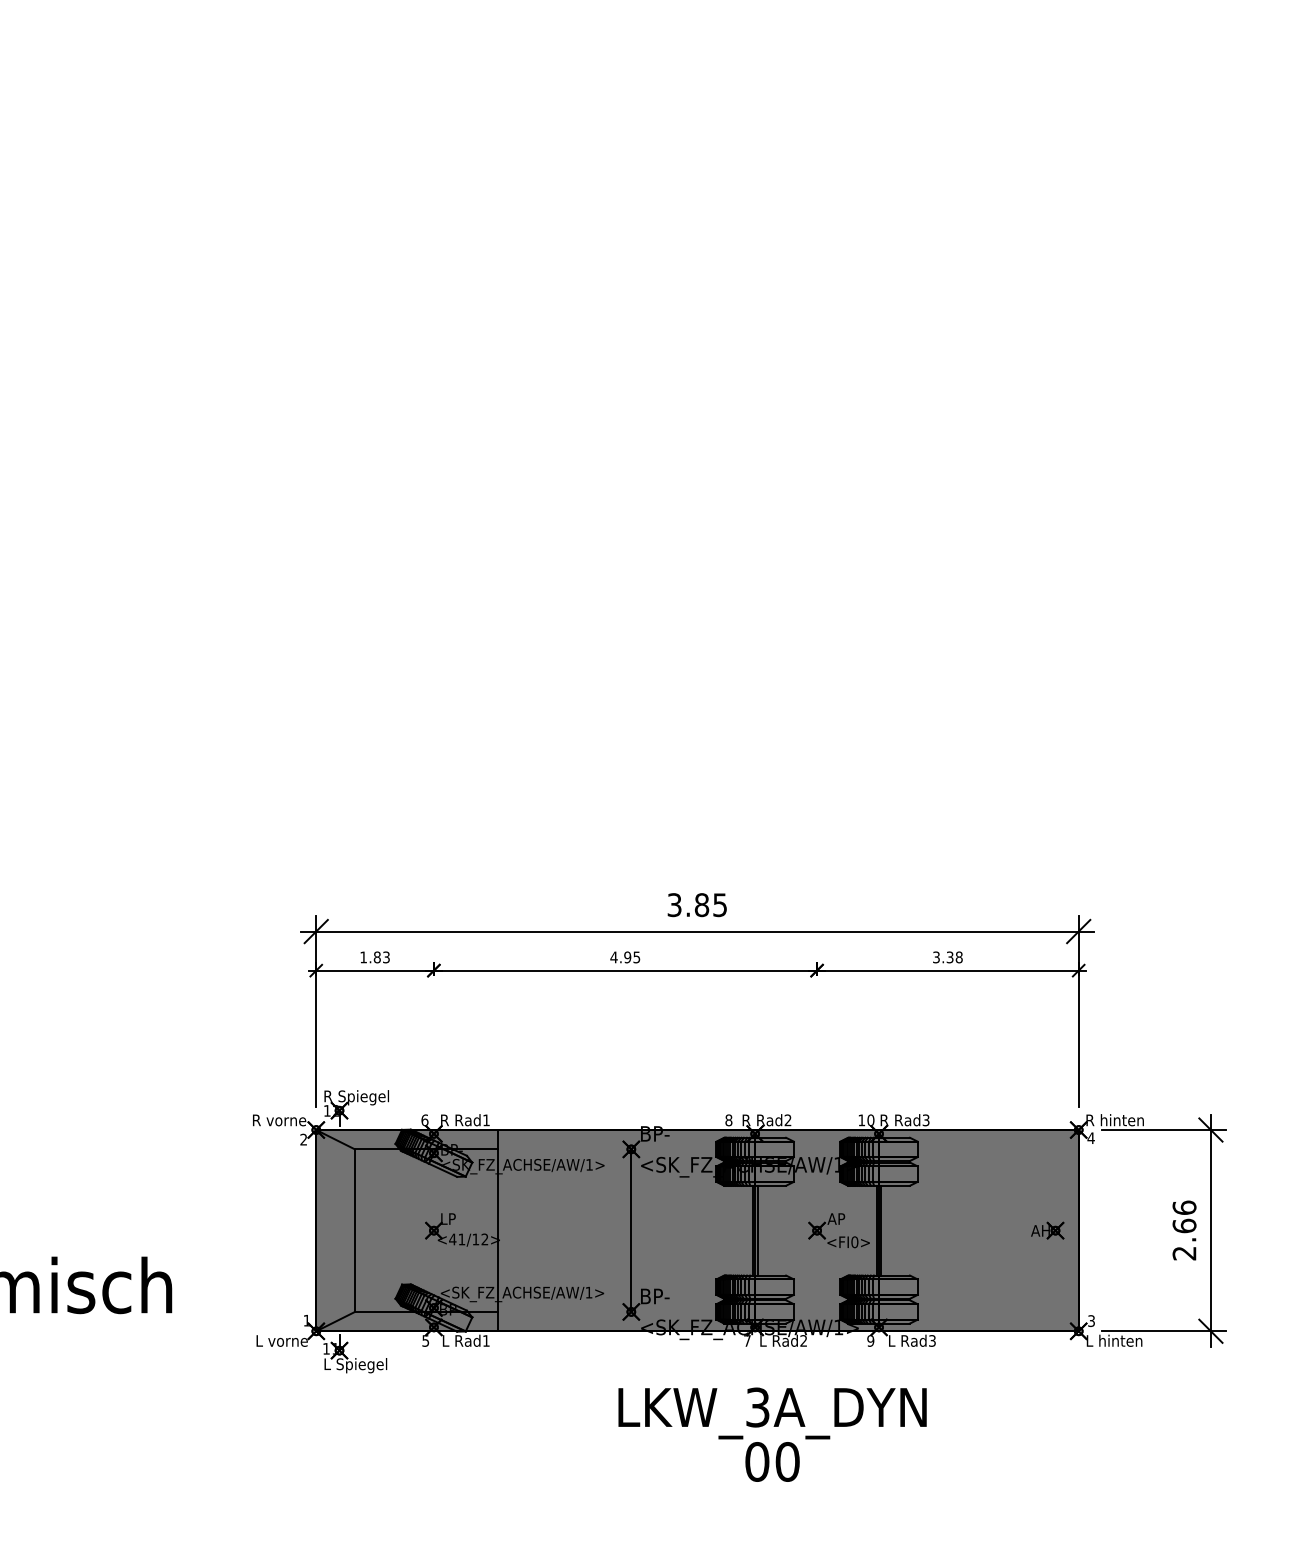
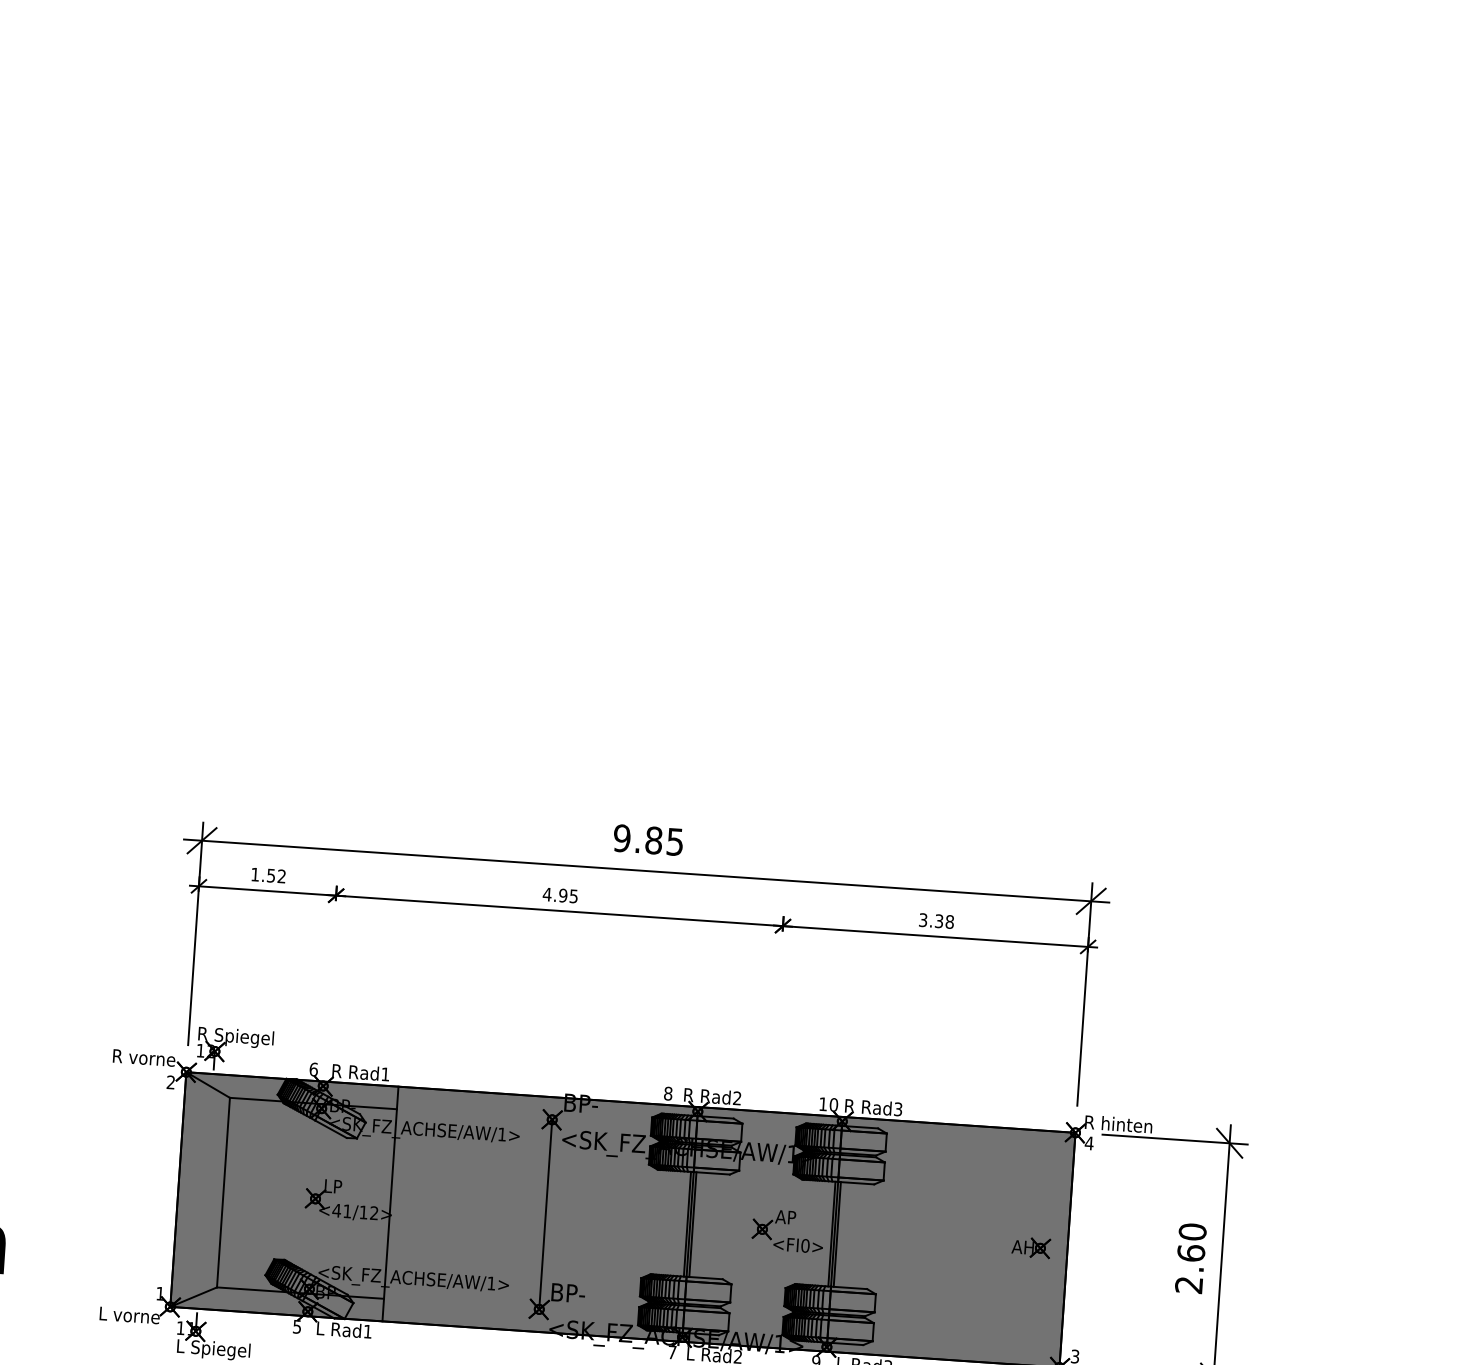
text: (674, 904) -> (622, 837), 3.85 -> 9.85
text: (381, 957) -> (276, 876), 1.83 -> 1.52
text: (1184, 1207) -> (1192, 1231), 2.66 -> 2.60

